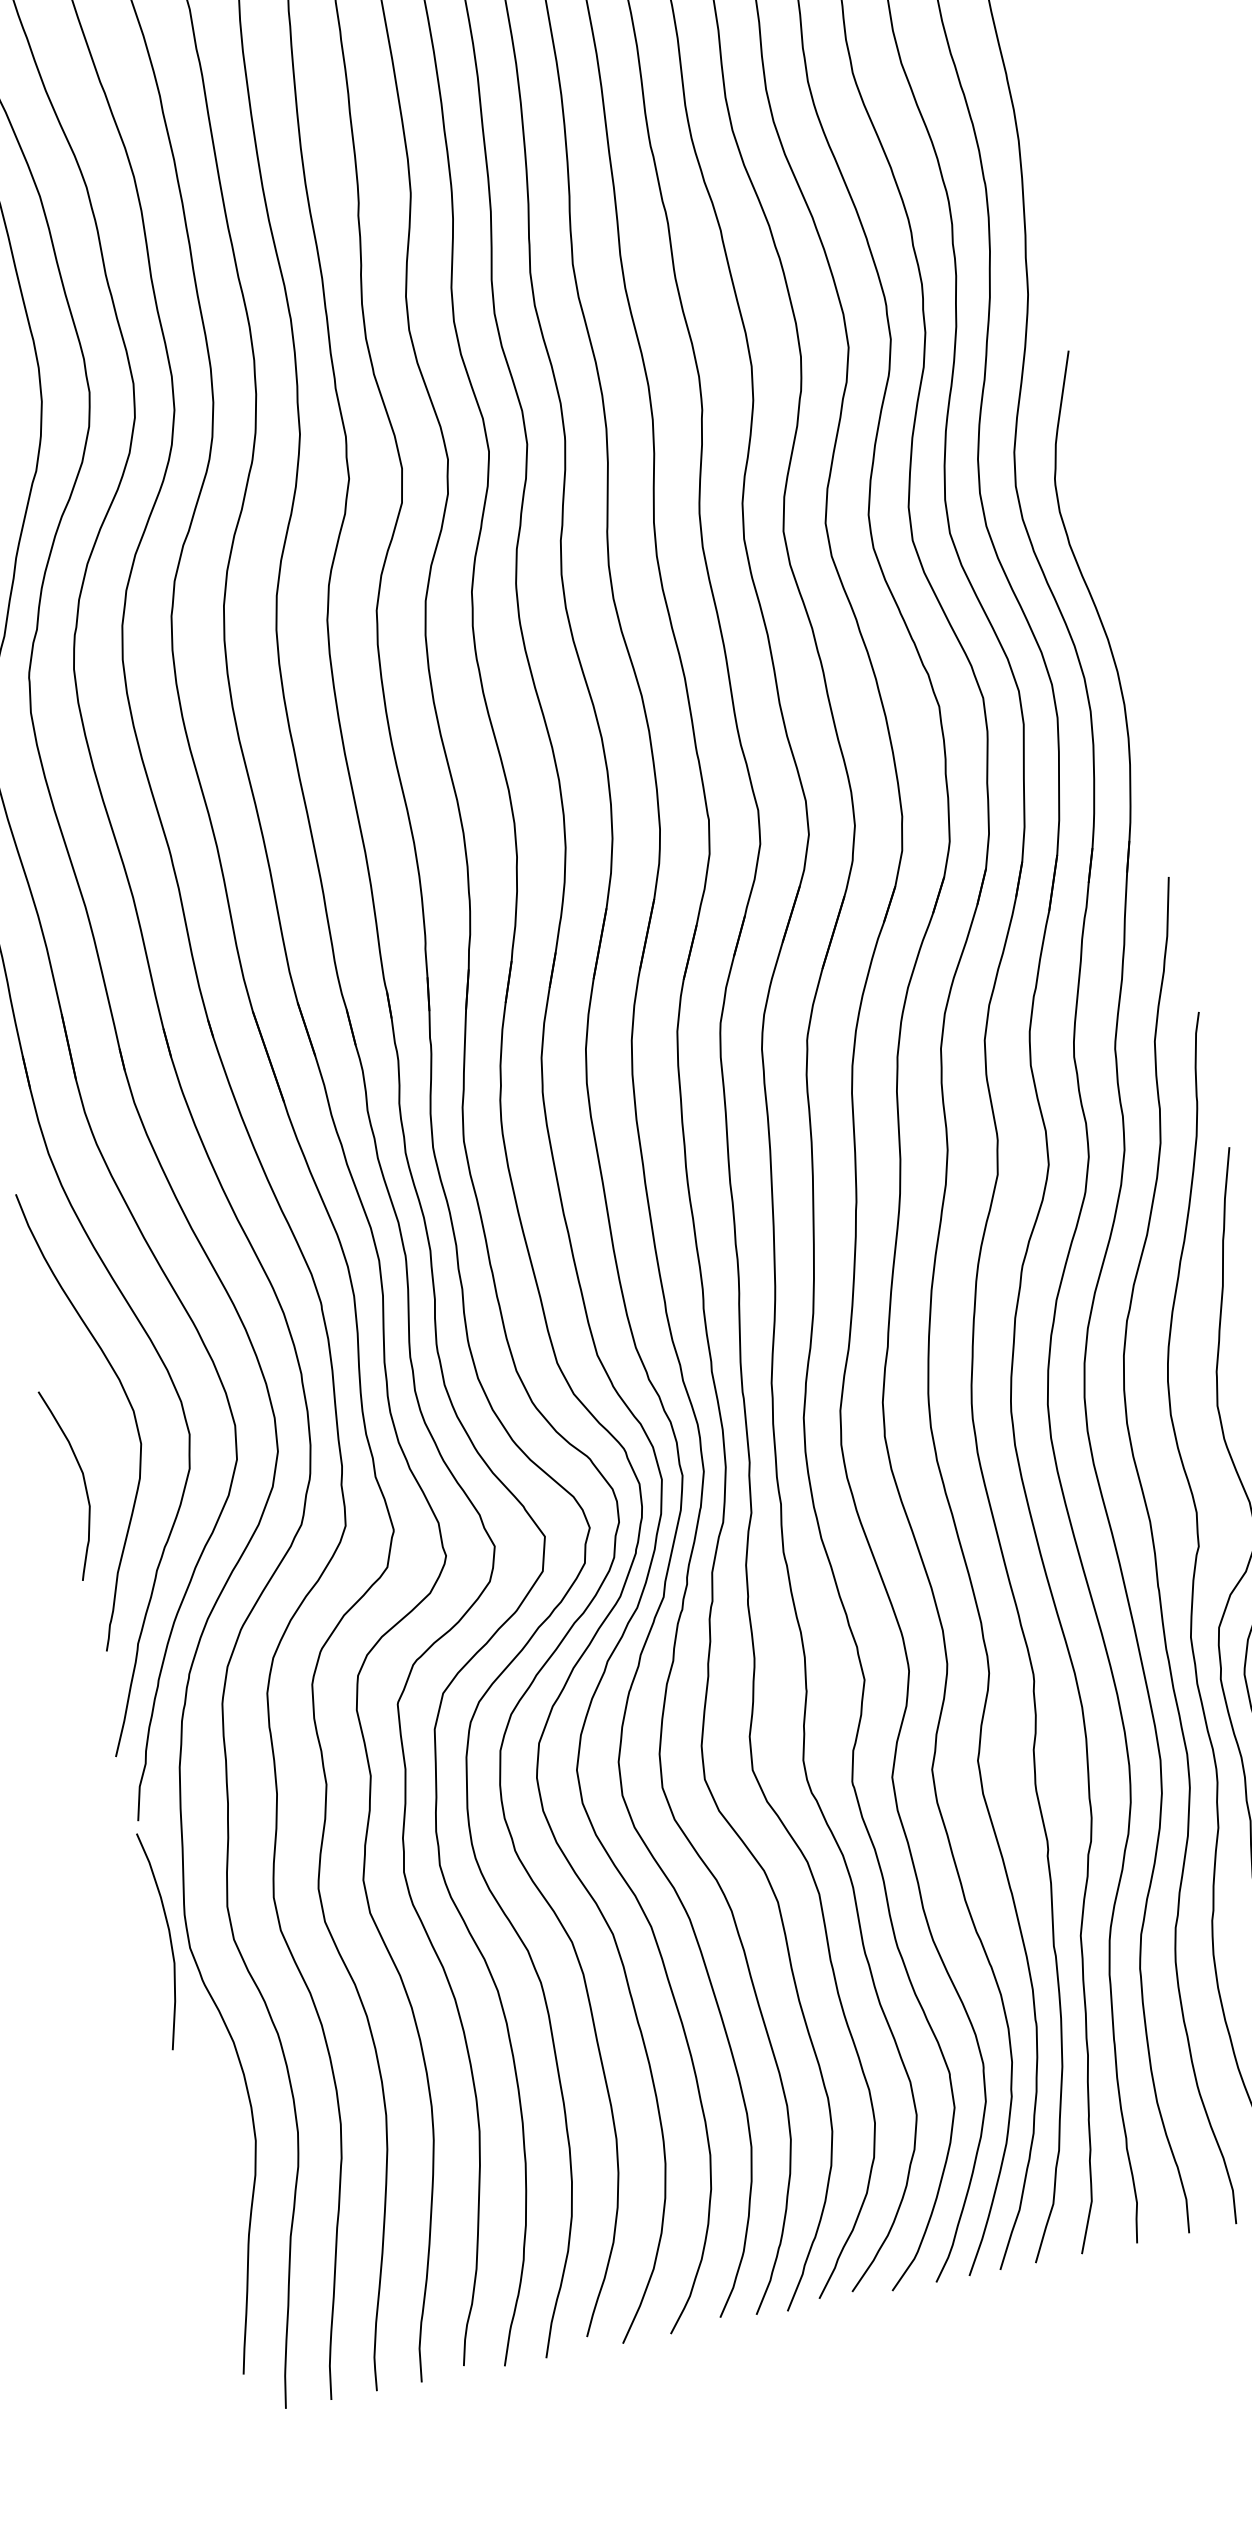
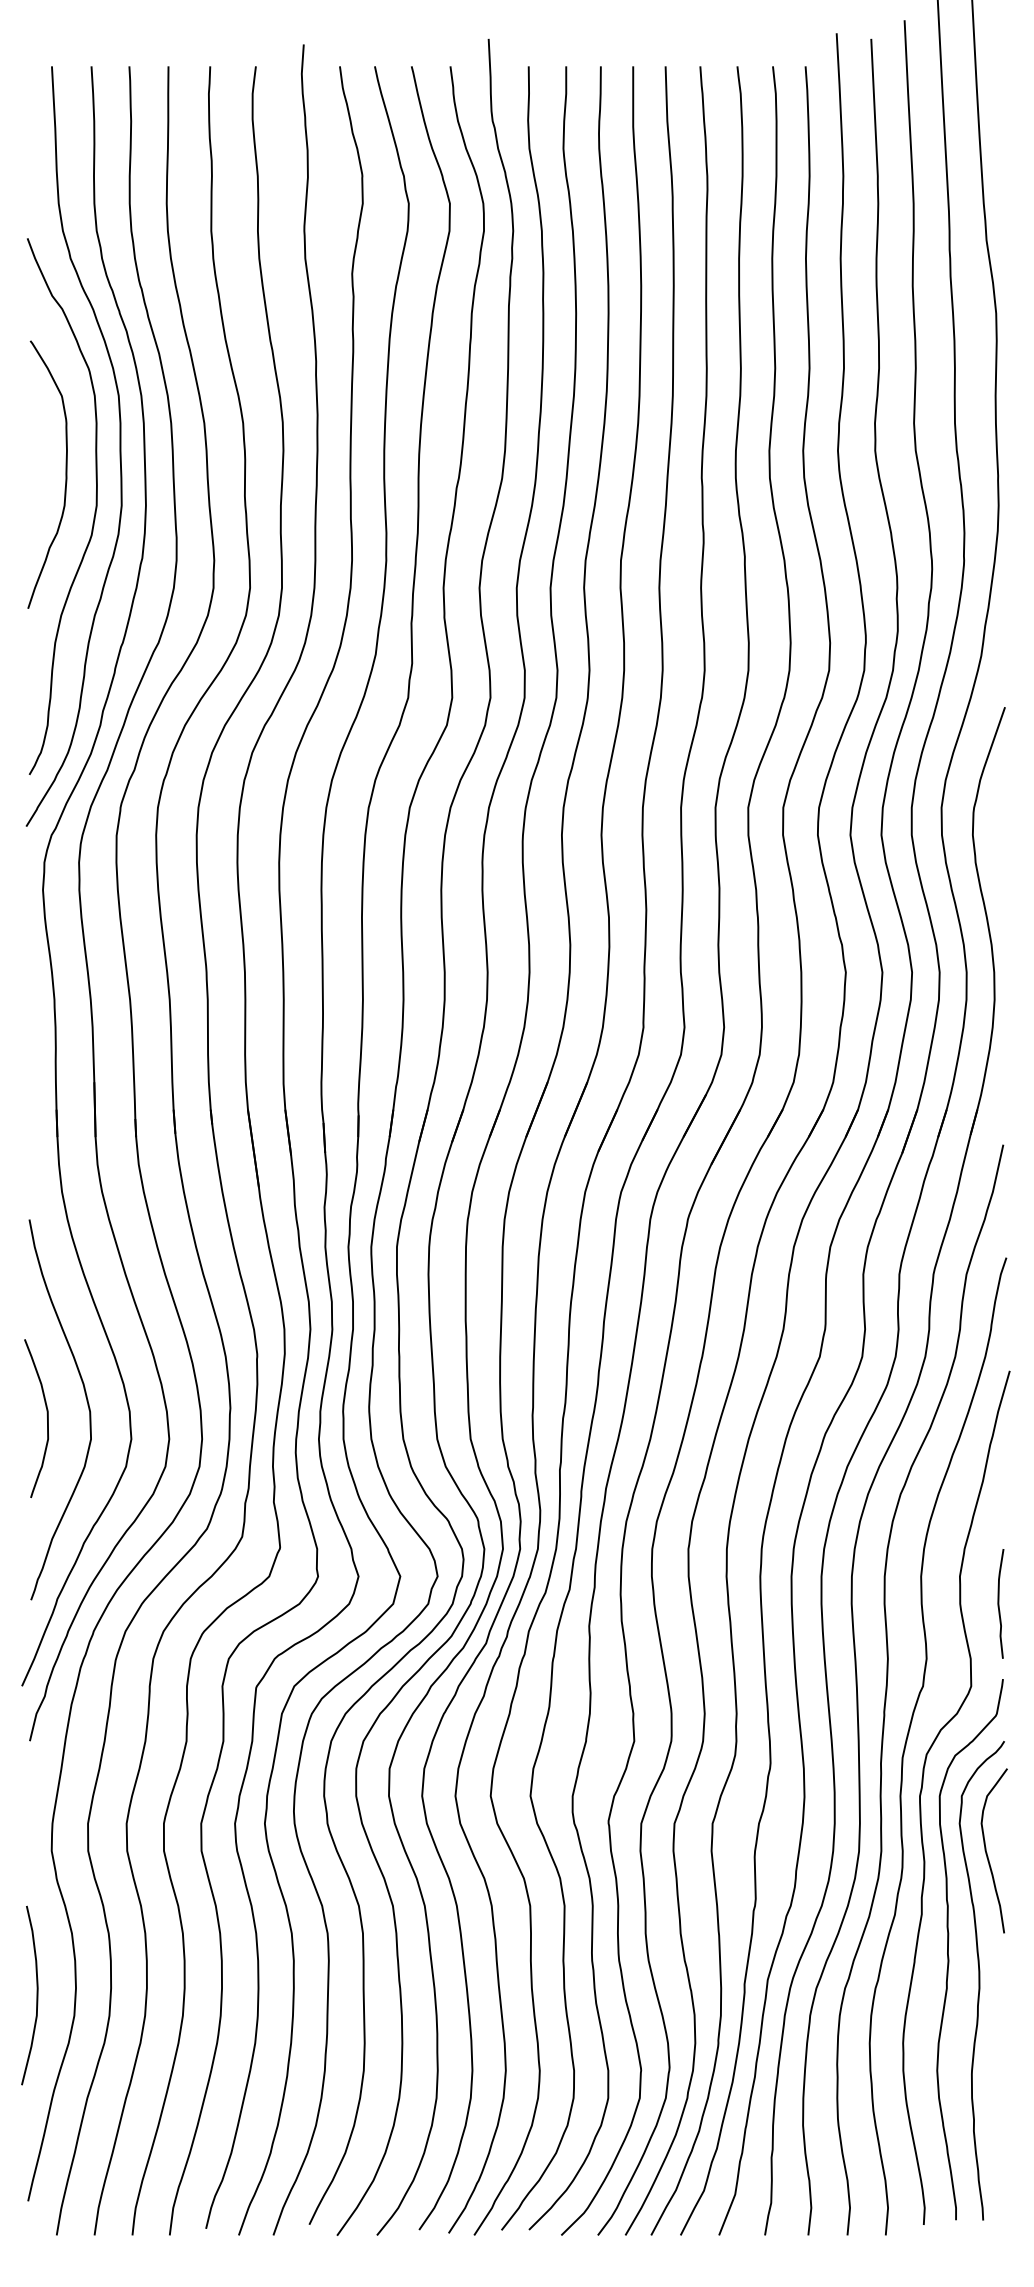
curve: (82, 1477) -> (46, 1414), moved
curve: (169, 1938) -> (36, 1995), moved

